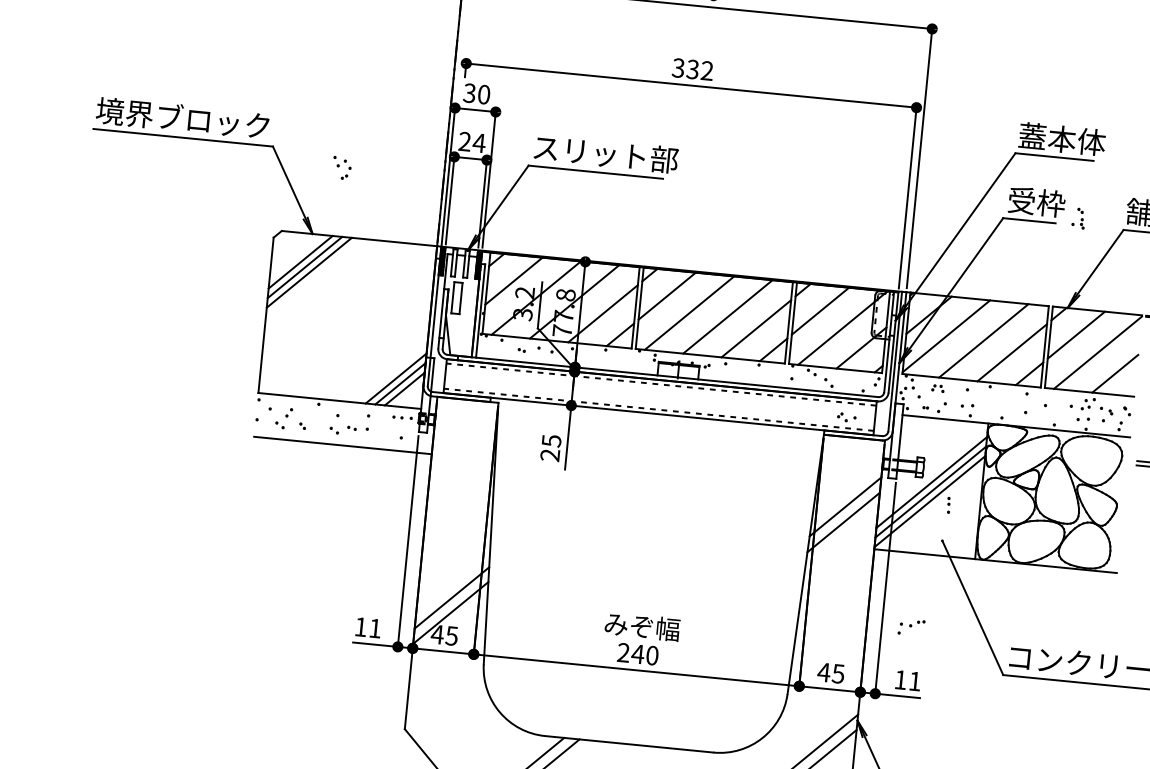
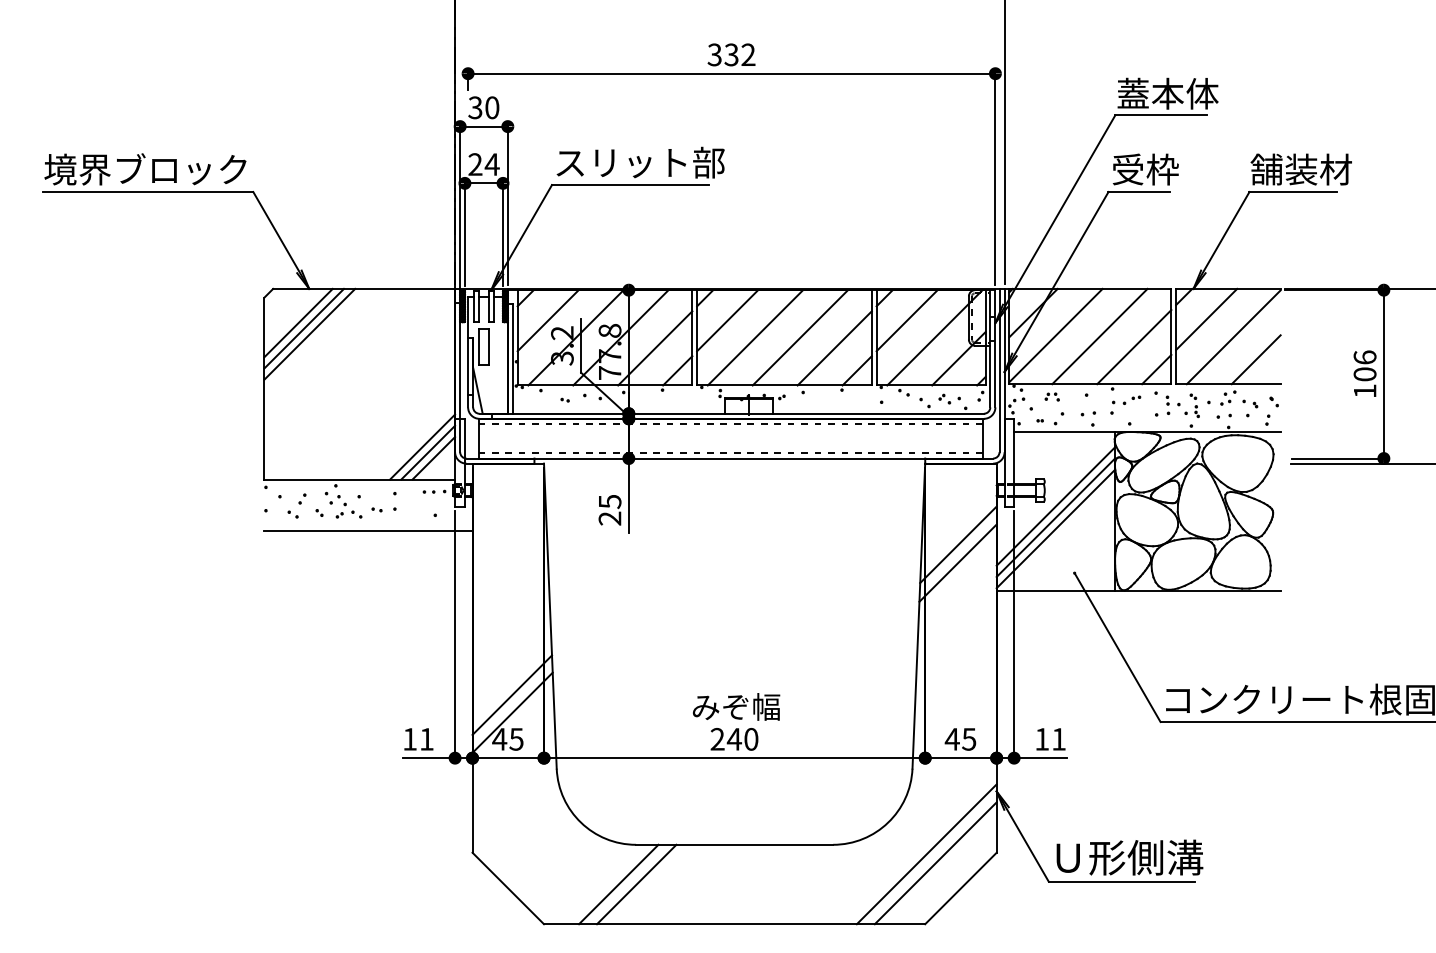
part: (341, 168) -> (335, 505), moved
part: (1078, 218) -> (1191, 405), moved
part: (846, 417) -> (949, 398), moved
part: (948, 504) -> (1167, 404), moved
part: (911, 626) -> (1125, 404), moved

